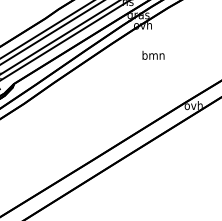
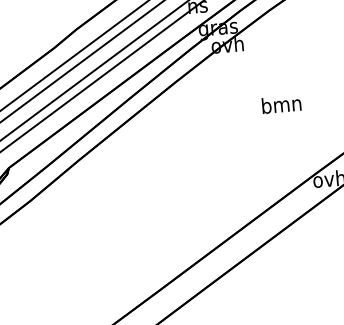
text: (153, 55) -> (281, 104), moved

